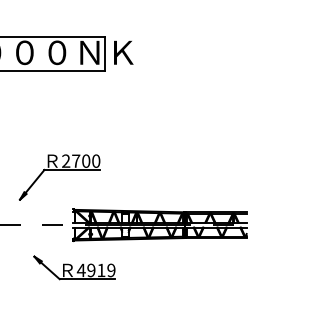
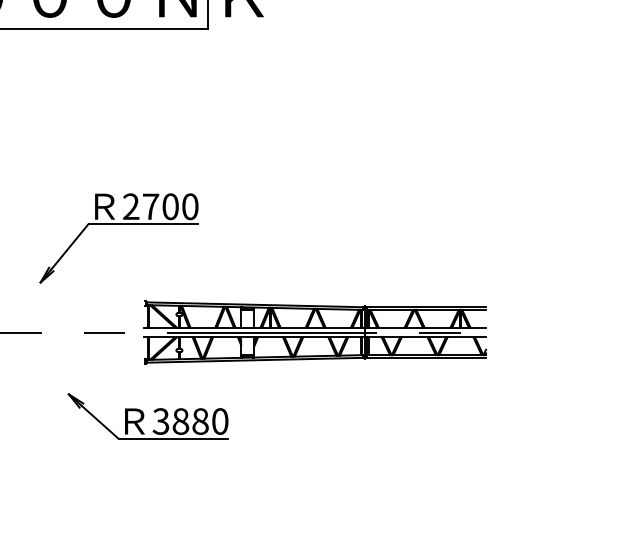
text: (95, 270) -> (188, 421), 4919 -> 3880

